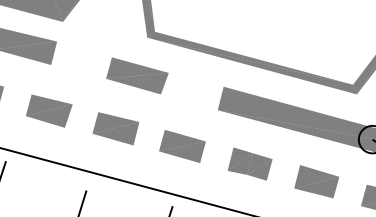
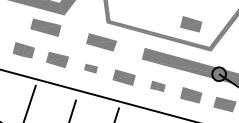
part: (317, 40) -> (191, 24), added
part: (115, 128) -> (90, 68), size x0.6
part: (249, 164) -> (157, 86), size x0.7

